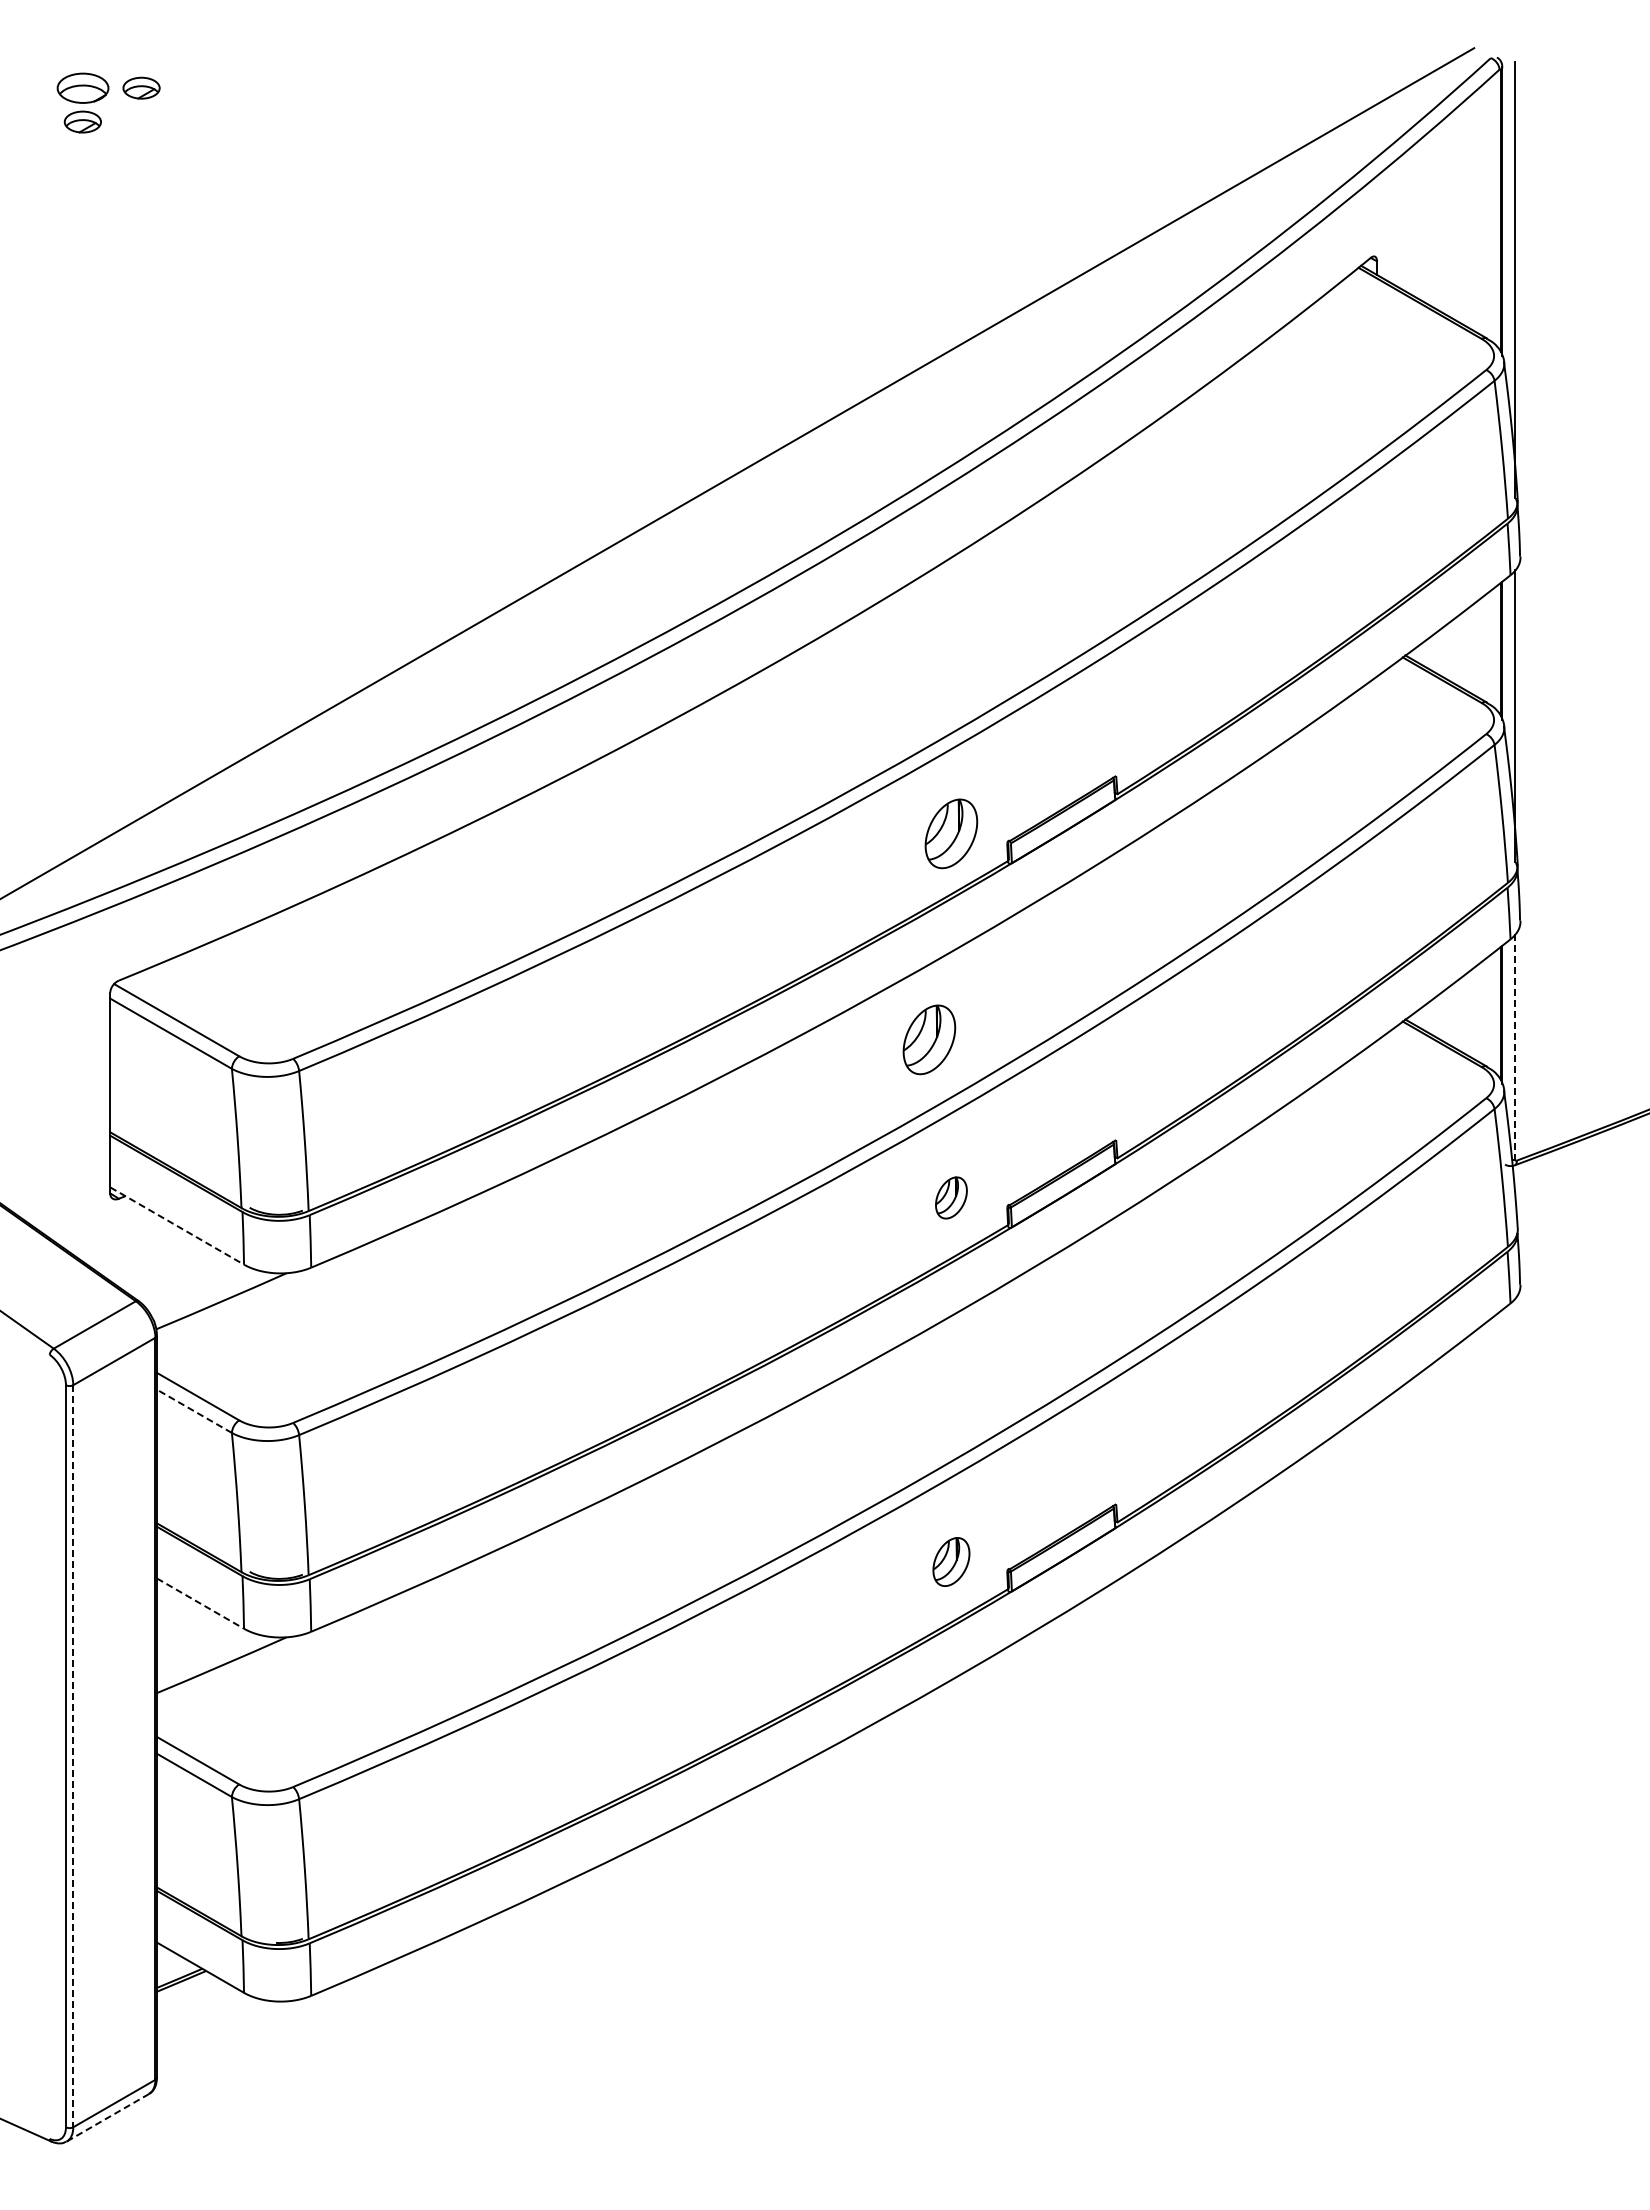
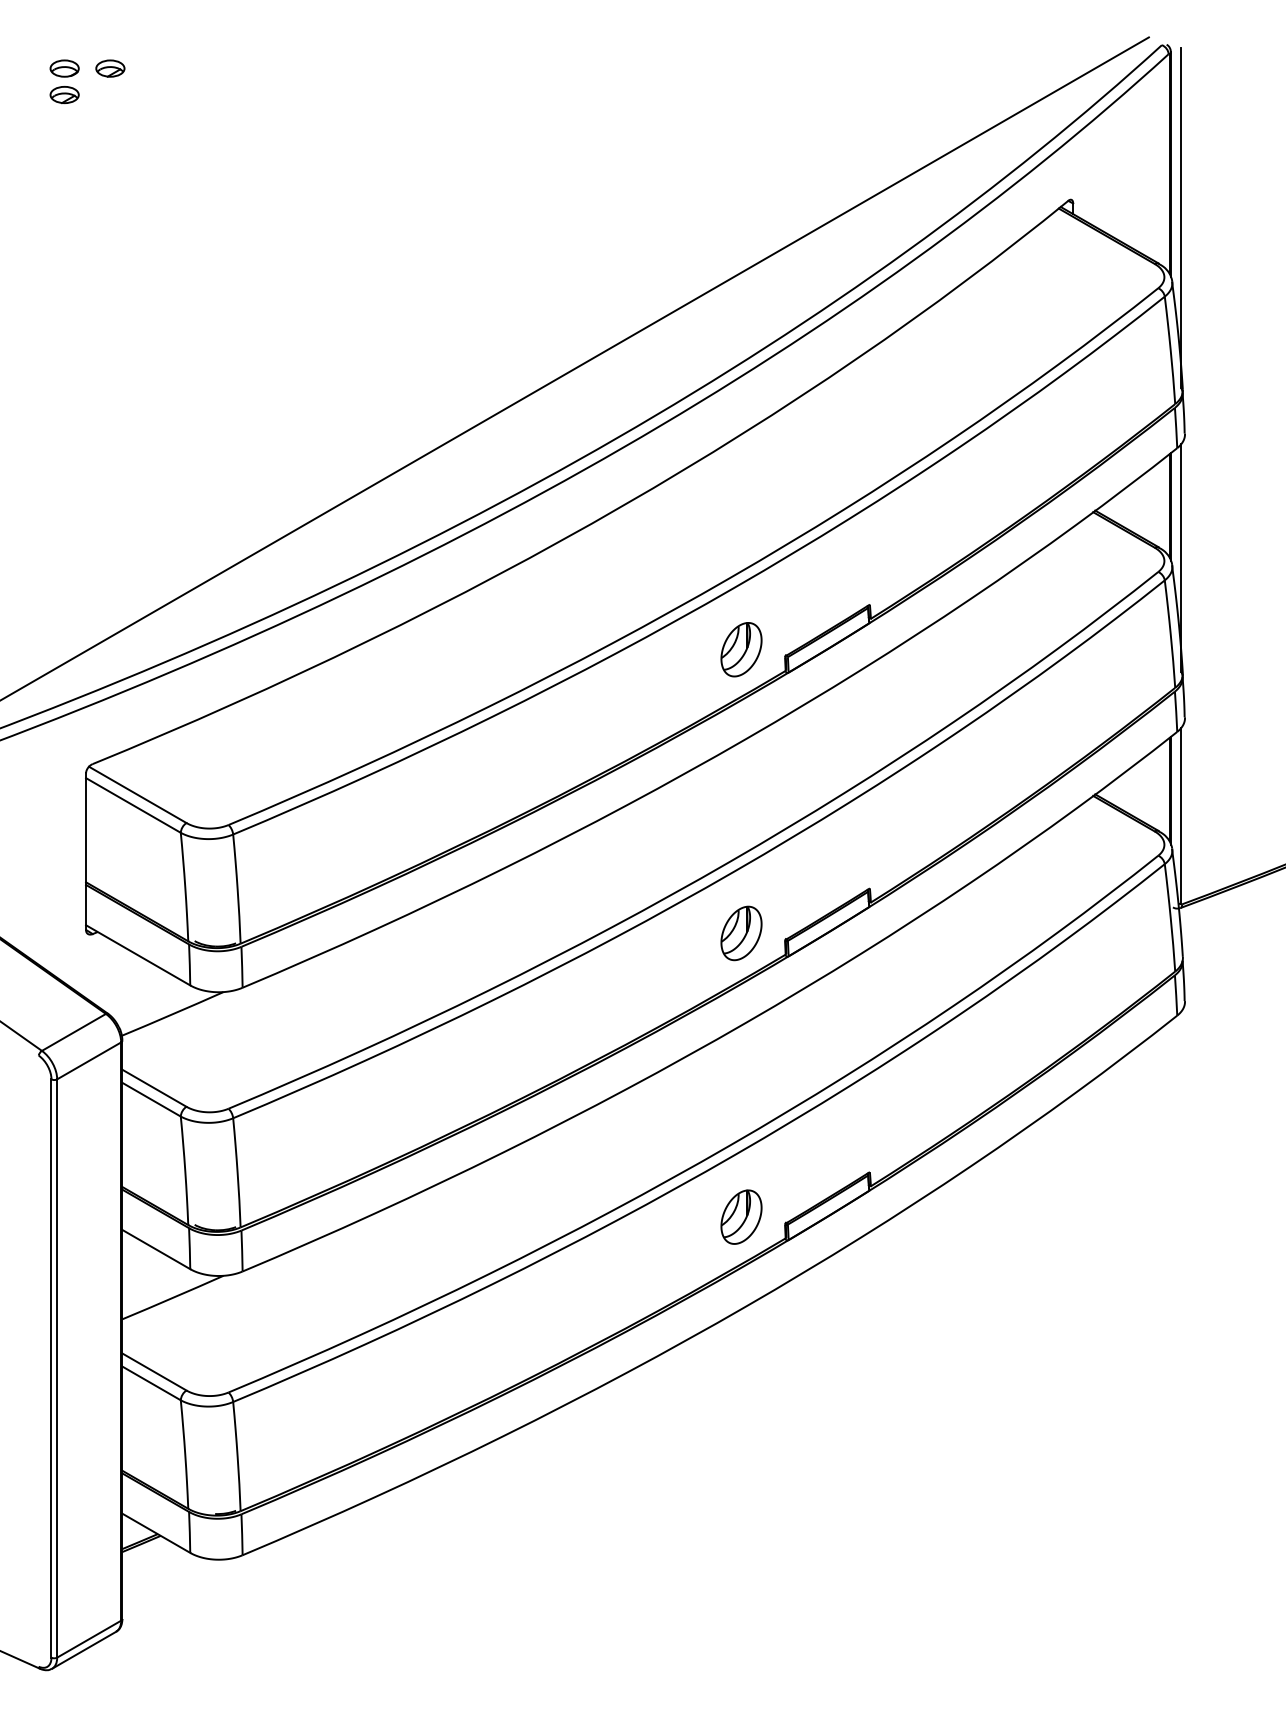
part: (82, 87) -> (64, 68), size x0.71
part: (929, 1039) -> (724, 809), removed
line: (1514, 1046) -> (1180, 815), dashed -> solid
part: (951, 1197) -> (741, 933), size x1.67
line: (177, 1226) -> (138, 955), dashed -> solid
line: (194, 1411) -> (151, 1099), dashed -> solid
part: (951, 1561) -> (741, 1216), size x1.43
line: (200, 1603) -> (156, 1249), dashed -> solid
line: (73, 1756) -> (57, 1368), dashed -> solid
line: (108, 2117) -> (84, 1650), dashed -> solid

